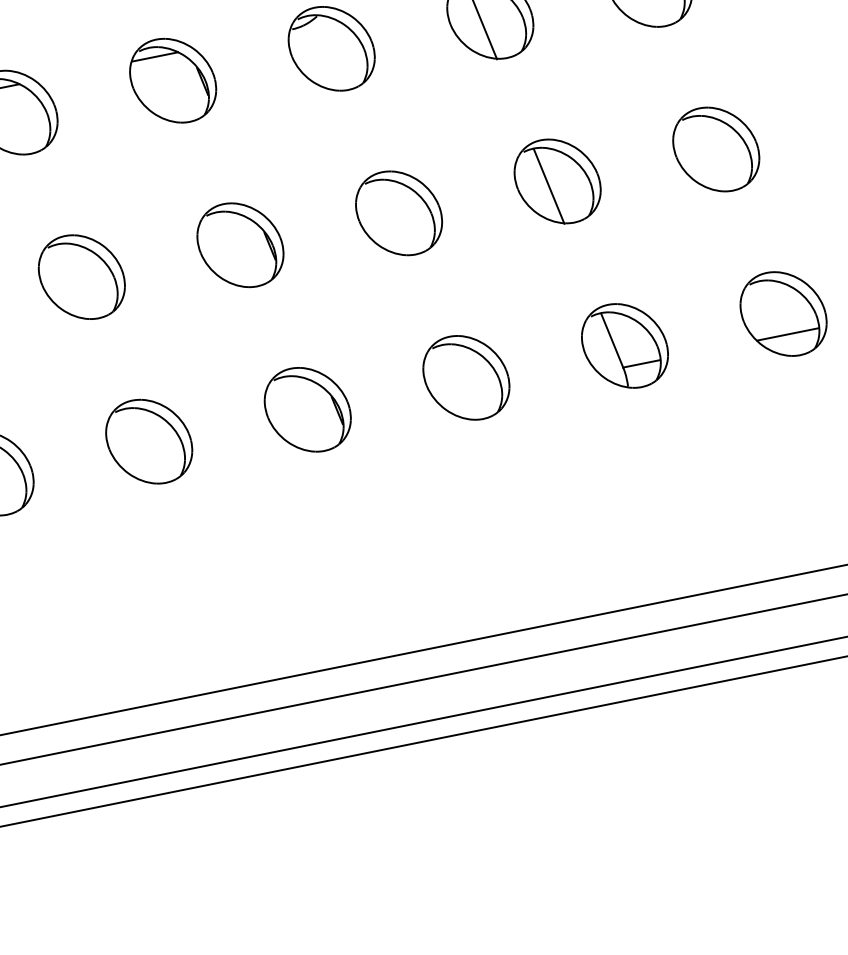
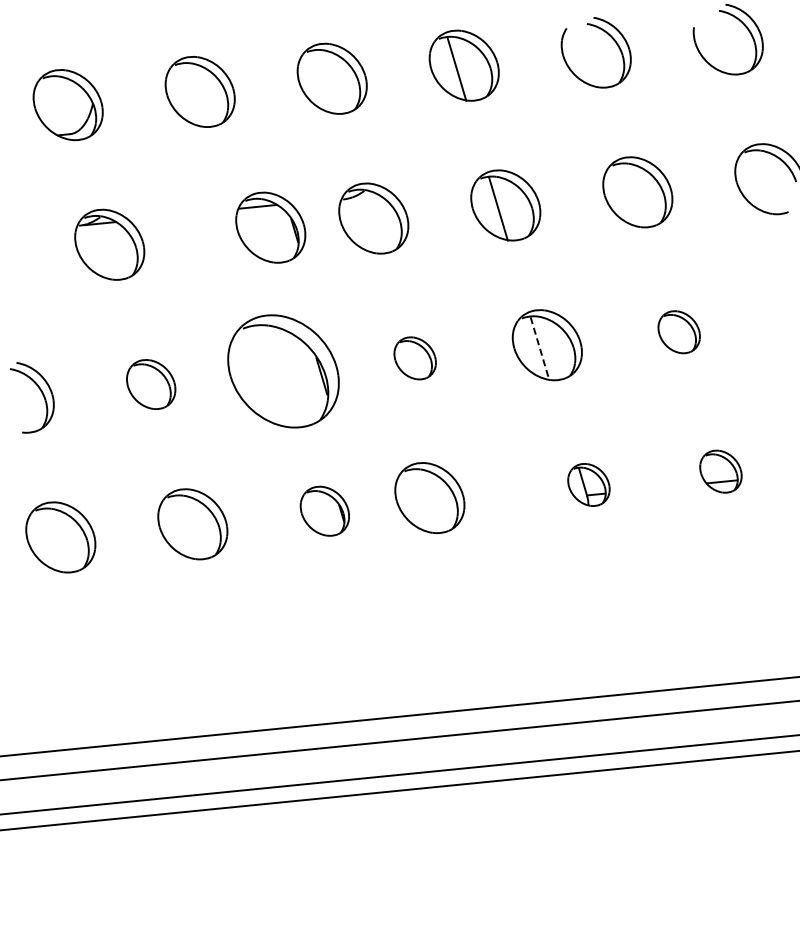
part: (172, 80) -> (270, 227), moved
part: (715, 150) -> (678, 332), size x0.6
line: (549, 186) -> (540, 348), solid -> dashed
part: (398, 213) -> (414, 358), size x0.6
part: (239, 245) -> (282, 371), size x1.6
part: (80, 277) -> (150, 384), size x0.7
part: (783, 313) -> (720, 471), size x0.6
part: (624, 345) -> (588, 484), size x0.6
part: (465, 377) -> (429, 497), moved
part: (307, 410) -> (324, 511), size x0.7

